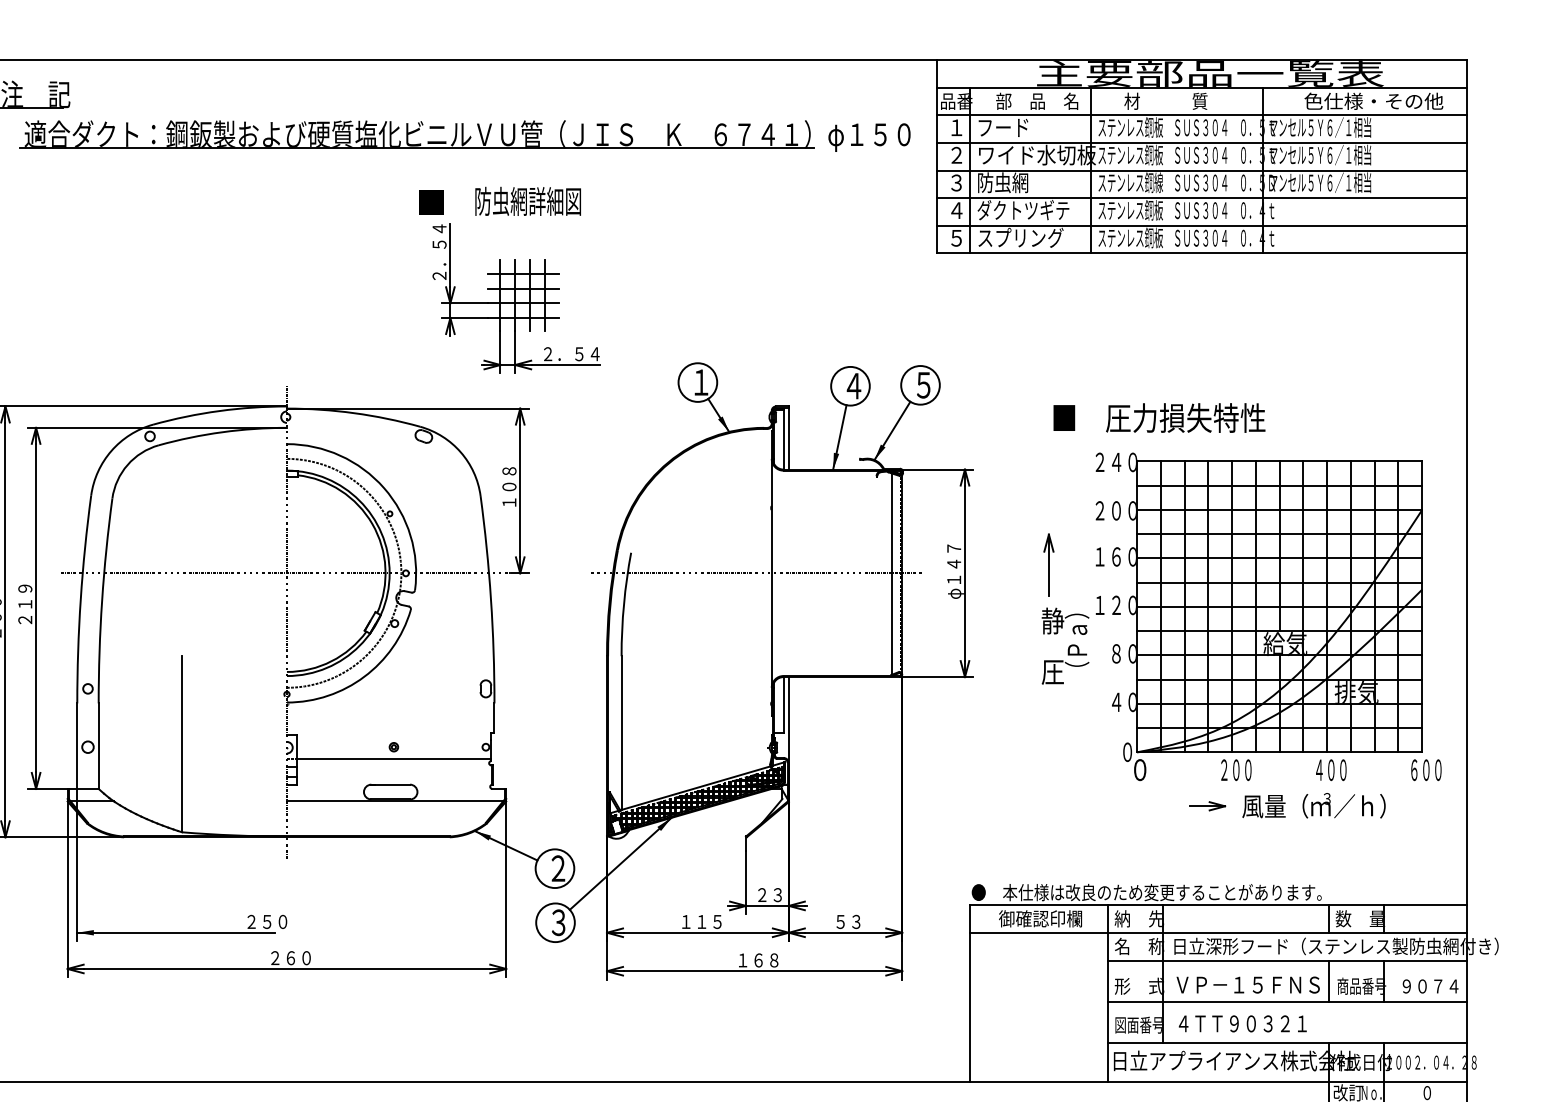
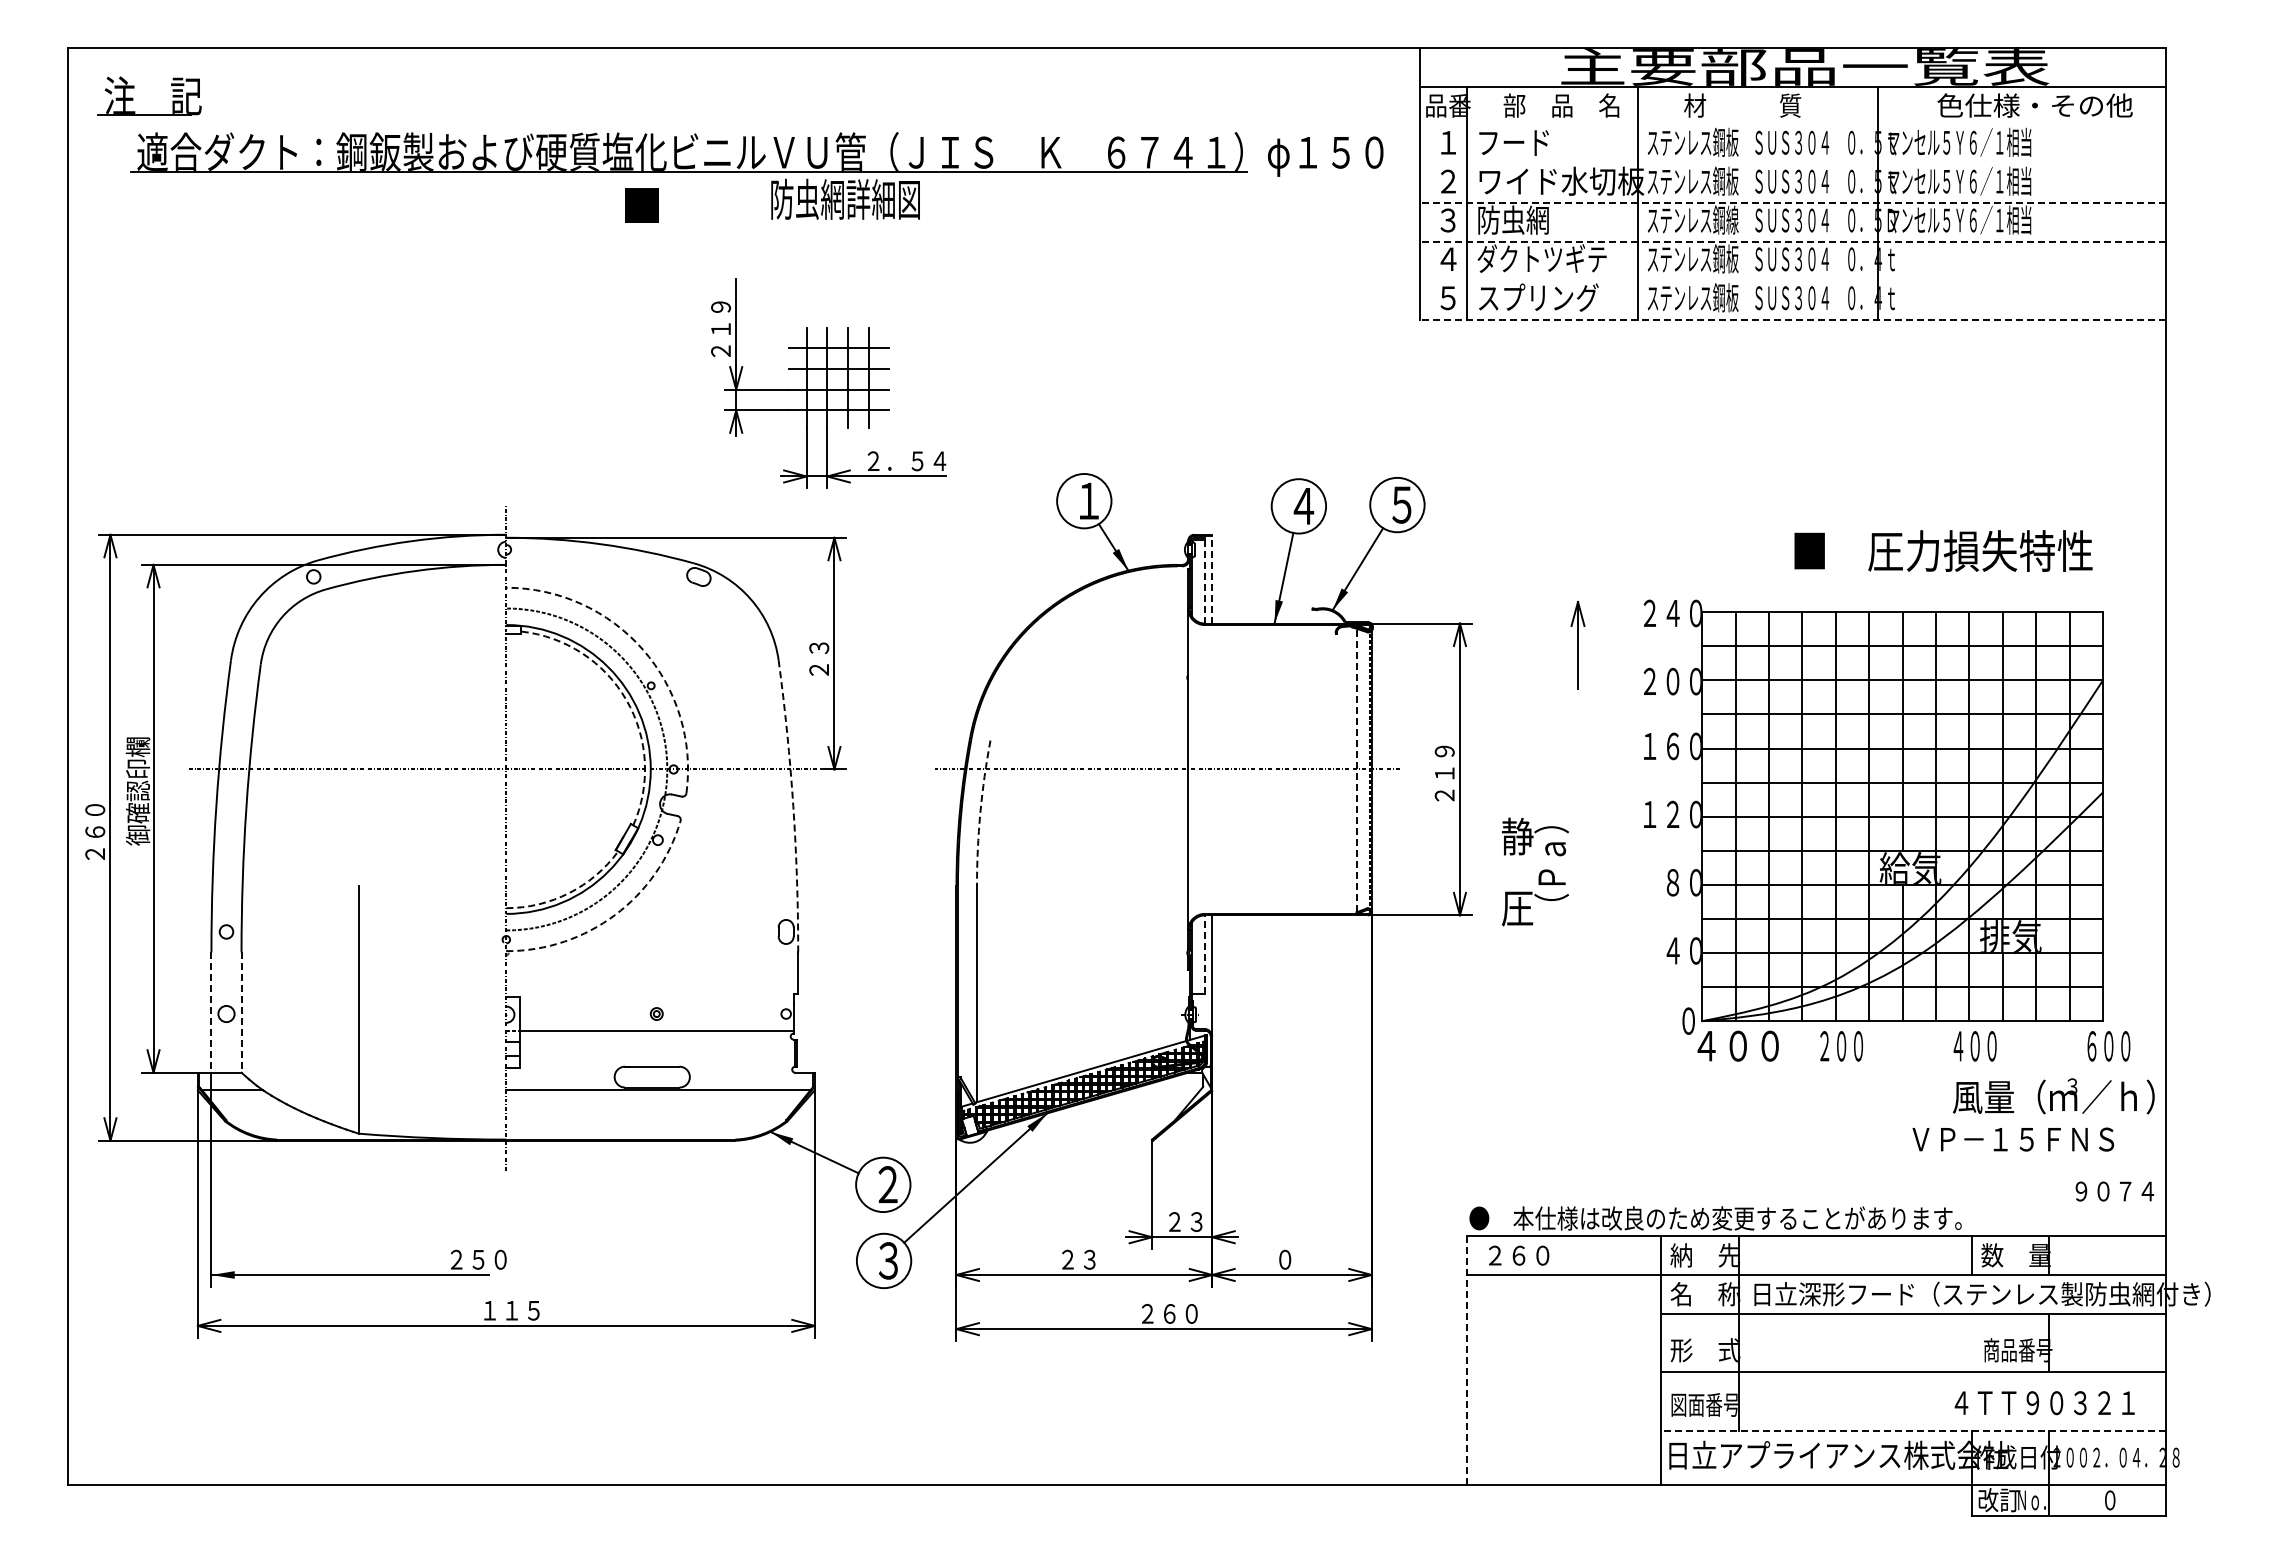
line: (1201, 115) -> (1792, 125), removed
line: (1201, 143) -> (1792, 164), removed
line: (1202, 170) -> (1793, 203), solid -> dashed
line: (1202, 197) -> (1793, 241), solid -> dashed
text: (528, 200) -> (845, 198), moved
part: (431, 202) -> (641, 205), moved
line: (1201, 225) -> (1792, 280), removed
text: (439, 244) -> (720, 307), ２．５４ -> ２１９
line: (1202, 253) -> (1793, 319), solid -> dashed
text: (1159, 417) -> (1943, 550), moved
line: (789, 437) -> (1212, 578), solid -> dashed
line: (783, 438) -> (1204, 580), solid -> dashed
text: (509, 486) -> (819, 647), １０８ -> ２３
arc: (383, 488) -> (642, 649), solid -> dashed
arc: (372, 524) -> (626, 700), solid -> dashed
part: (1048, 565) -> (1577, 645), moved
text: (955, 571) -> (1446, 767), φ１４７ -> ２１９
line: (891, 574) -> (1356, 770), solid -> dashed
text: (24, 589) -> (137, 791), ２１９ -> 御確認印欄
arc: (491, 599) -> (793, 806), solid -> dashed
arc: (624, 604) -> (980, 813), solid -> dashed
text: (1065, 645) -> (1535, 871), moved
arc: (331, 661) -> (569, 893), solid -> dashed
arc: (364, 677) -> (615, 915), solid -> dashed
line: (783, 704) -> (1204, 954), solid -> dashed
line: (77, 746) -> (211, 1013), solid -> dashed
line: (98, 746) -> (241, 1013), solid -> dashed
text: (1162, 769) -> (1737, 1045), ０ -> ４００
part: (1207, 805) -> (1800, 1096), removed
text: (1313, 805) -> (2053, 1096), moved
text: (1033, 918) -> (1556, 1255), 御確認印欄 -> ２６０
text: (701, 921) -> (1089, 1259), １１５ -> ２３
text: (848, 921) -> (1295, 1259), ５３ -> ０
text: (290, 958) -> (511, 1310), ２６０ -> １１５
text: (758, 960) -> (1169, 1313), １６８ -> ２６０
line: (1328, 981) -> (1971, 1343), removed
text: (1248, 985) -> (2013, 1139), moved
text: (1430, 986) -> (2114, 1191), moved
line: (969, 994) -> (1466, 1361), solid -> dashed
text: (1242, 1024) -> (2044, 1403), moved
line: (1286, 1043) -> (1912, 1430), solid -> dashed

